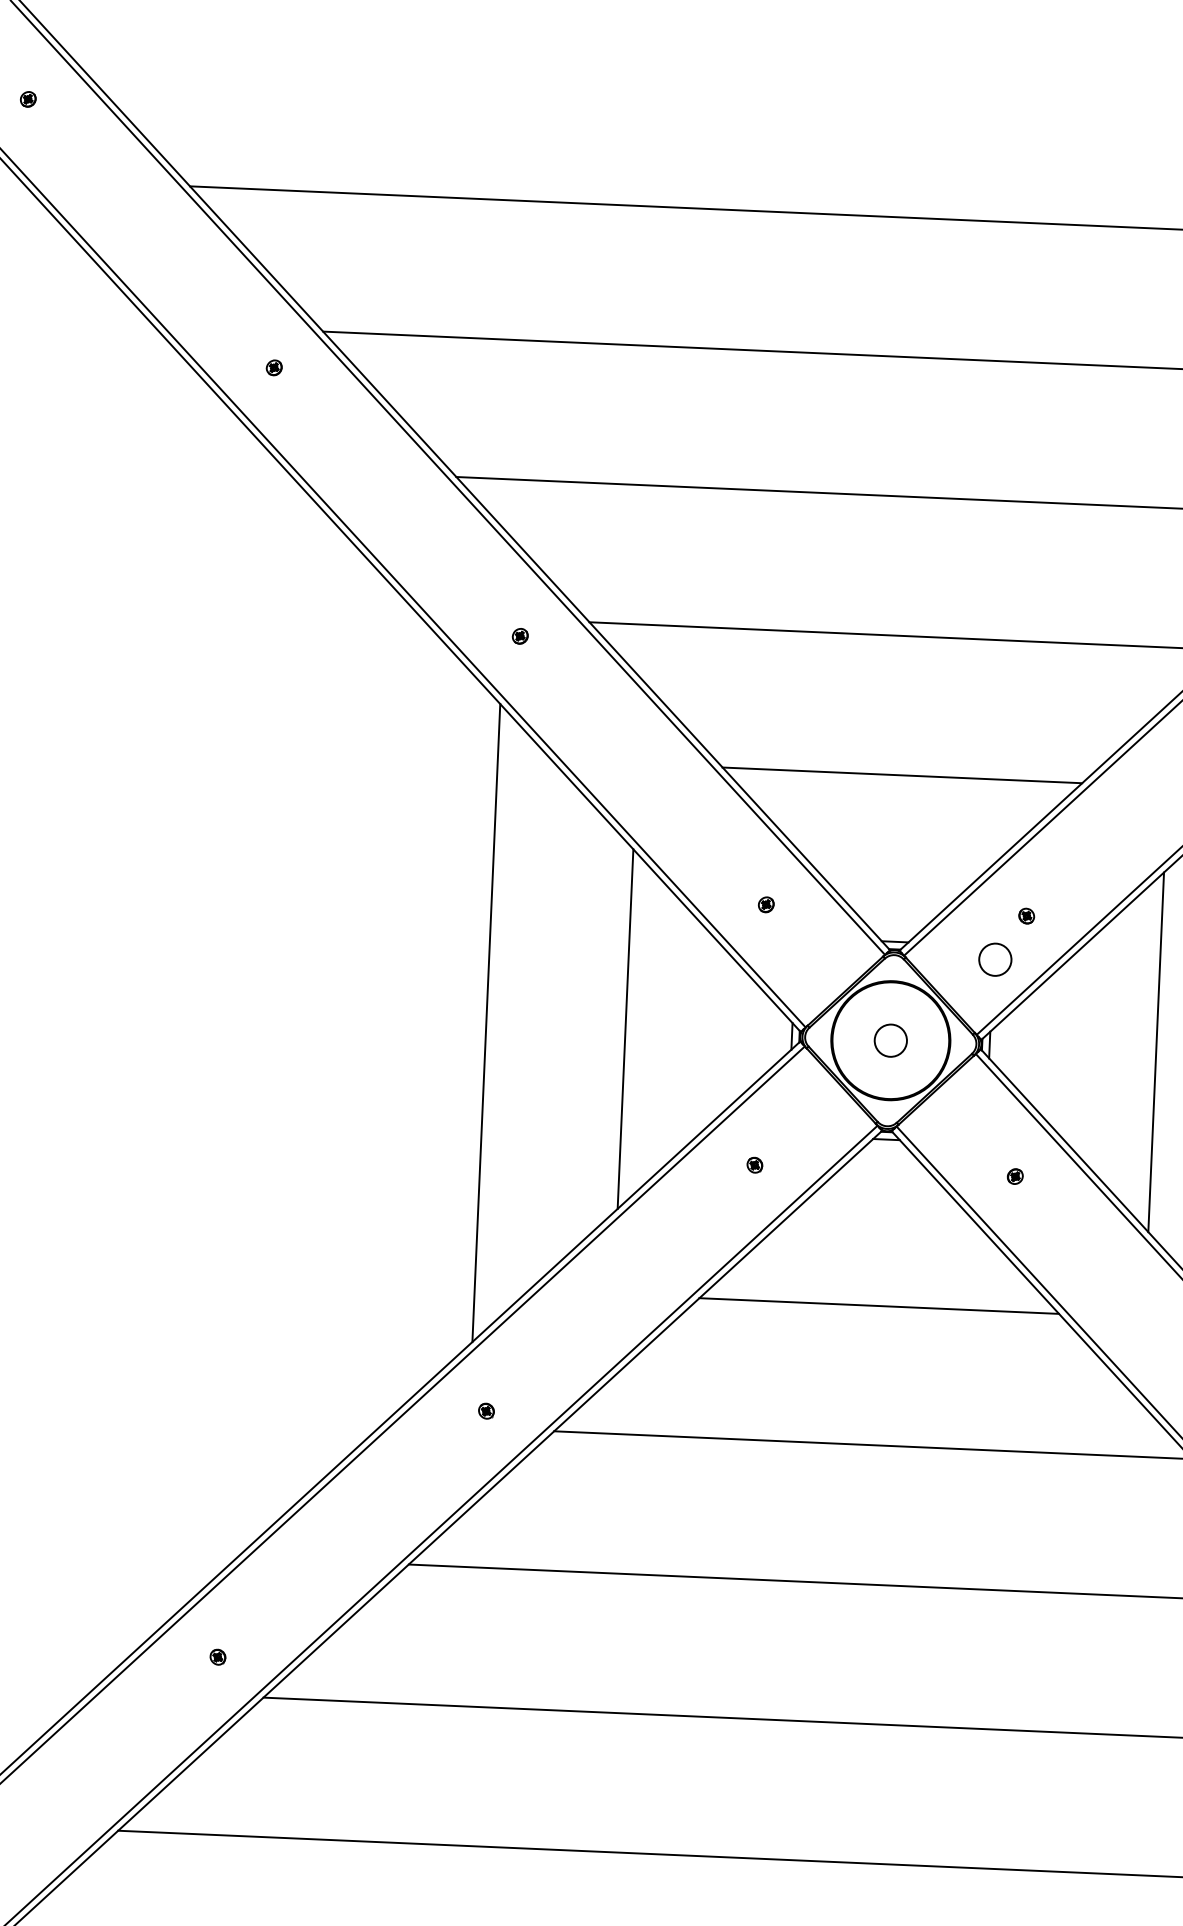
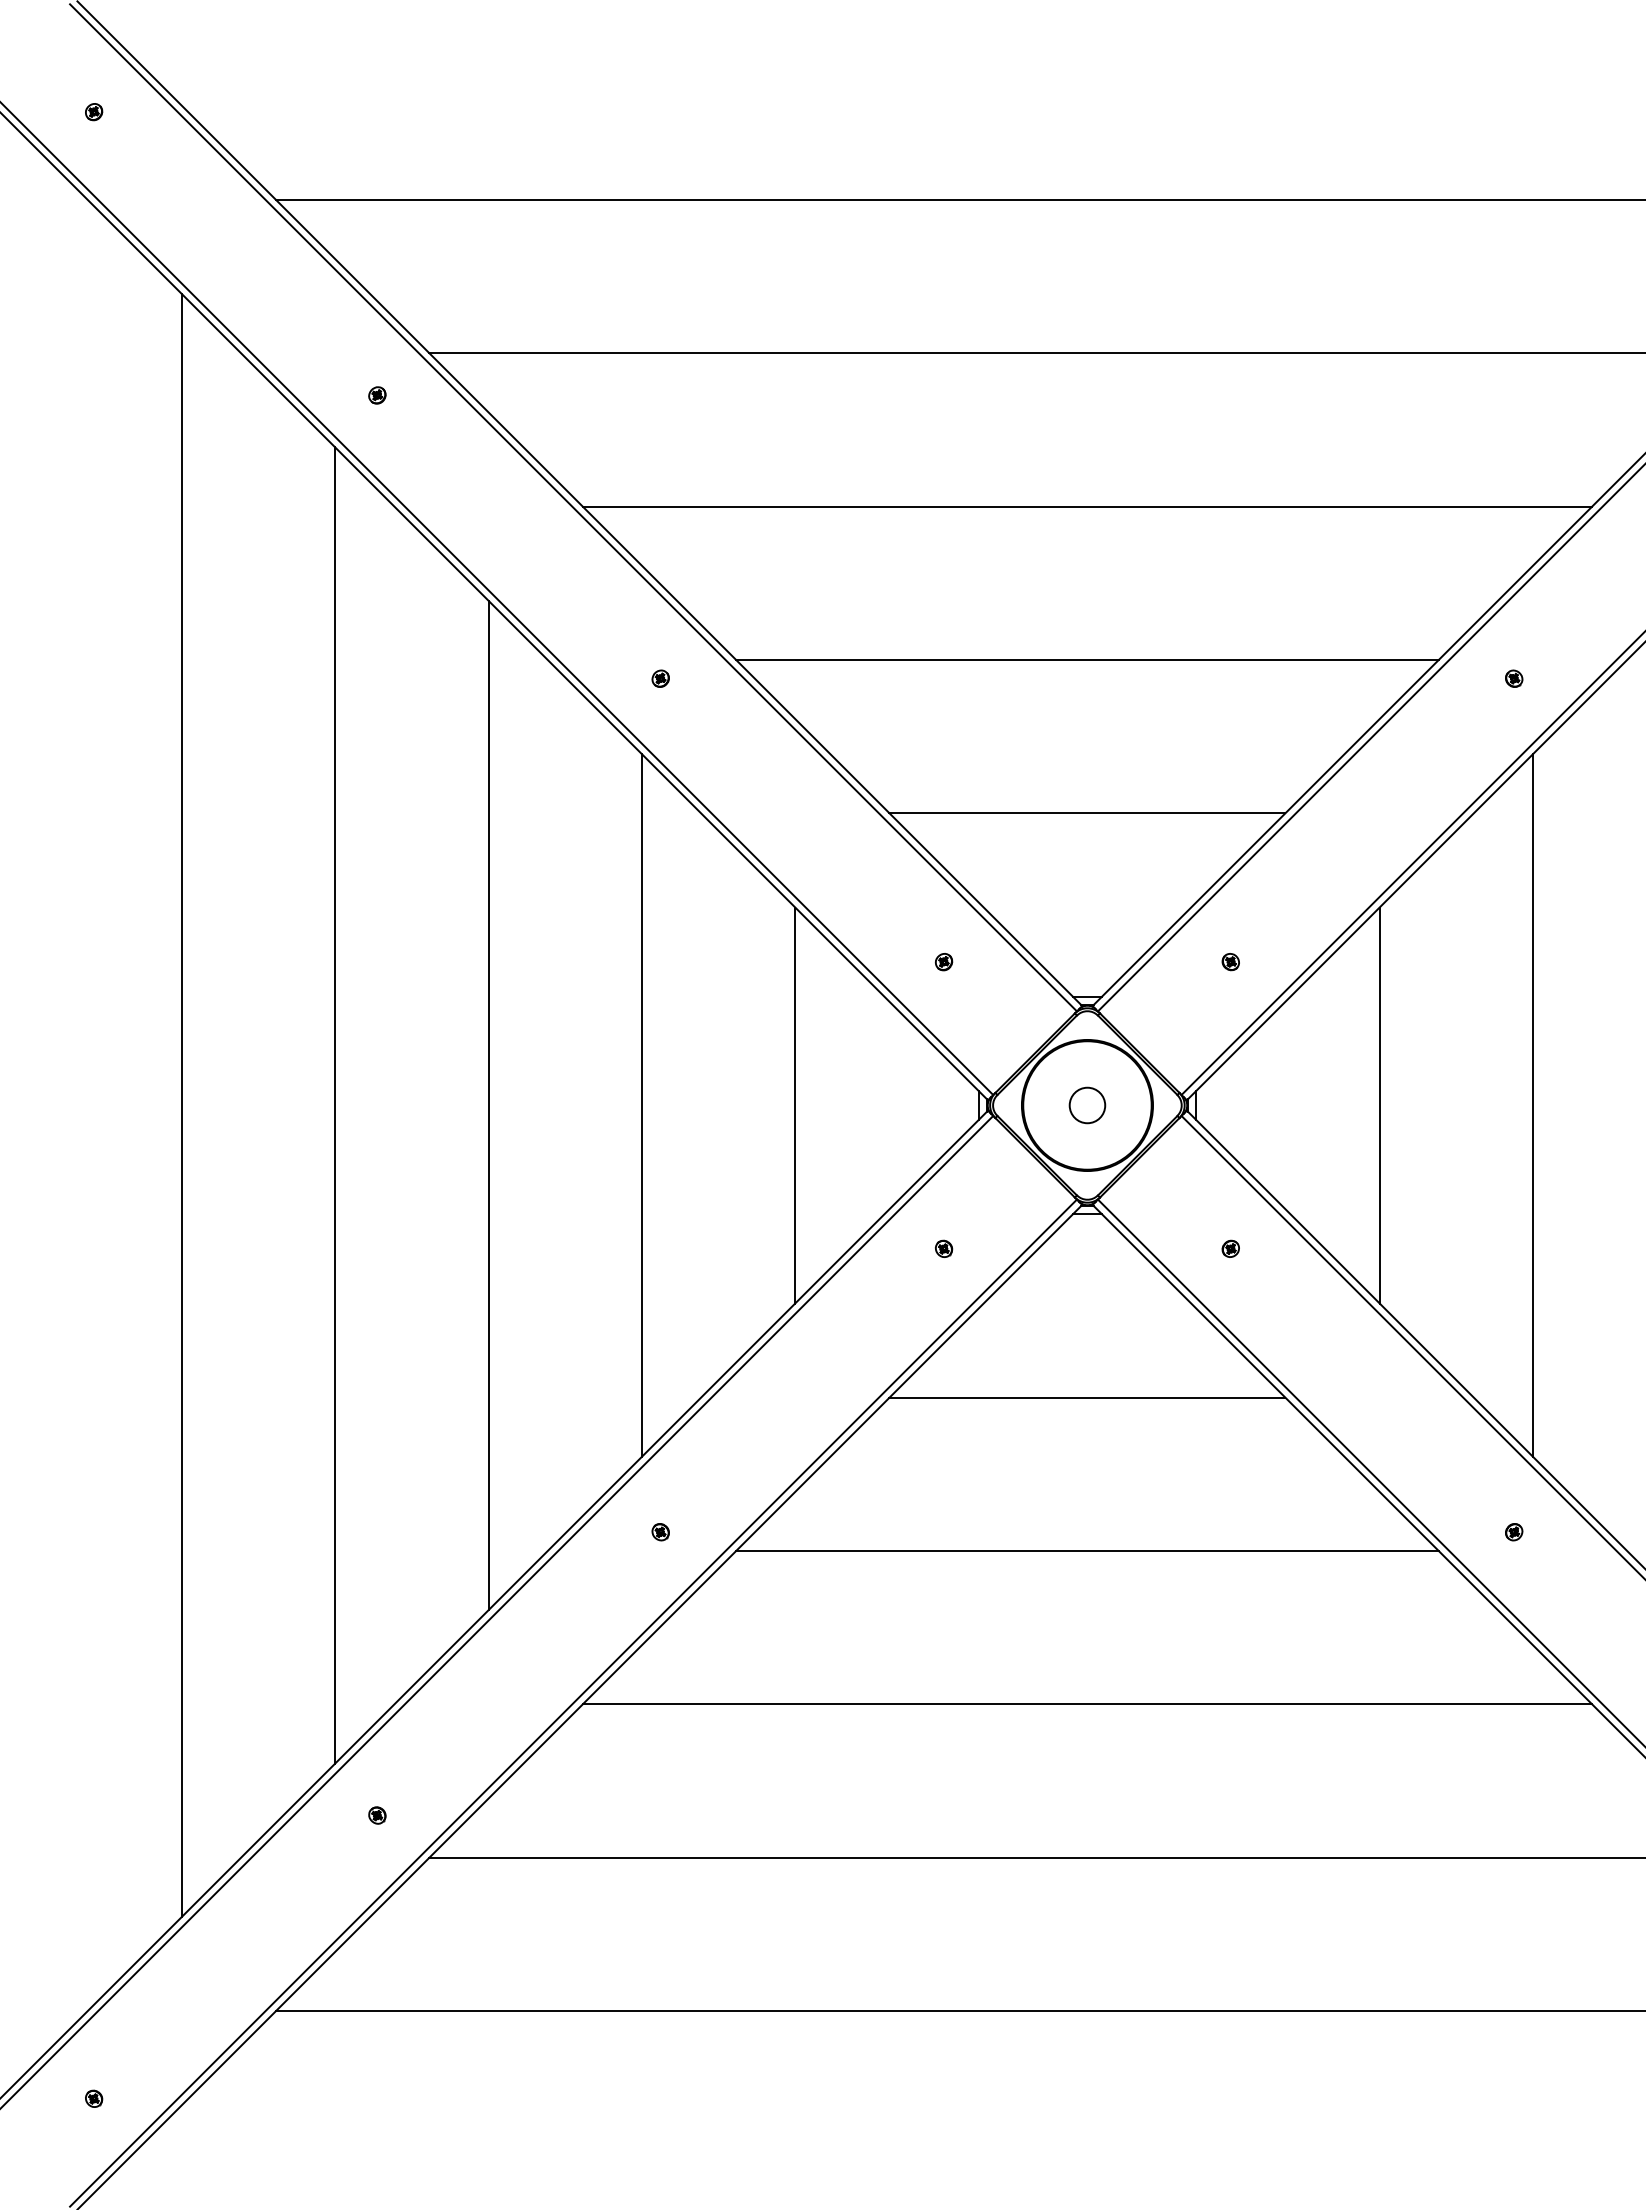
circle: (995, 959) -> (1198, 1011), removed
line: (68, 1004) -> (181, 1105), added
line: (208, 1010) -> (335, 1105), added
line: (347, 1016) -> (488, 1105), added

